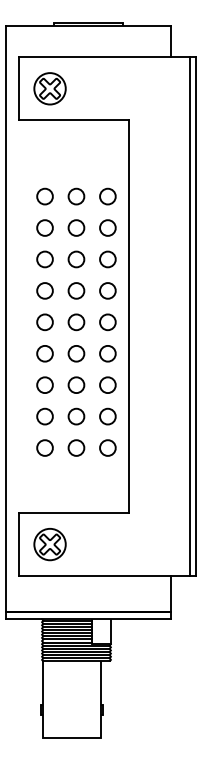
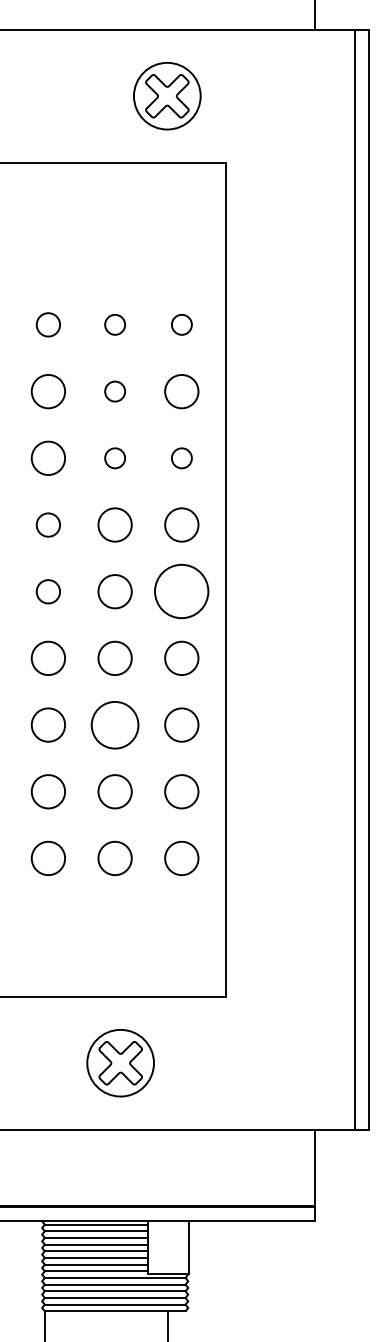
part: (49, 88) -> (166, 95), moved
circle: (44, 196) -> (47, 324), size x0.7
circle: (76, 196) -> (115, 324), size x0.6
circle: (107, 196) -> (180, 324), size x0.6
circle: (76, 227) -> (115, 390), size x0.6
circle: (76, 259) -> (115, 458), size x0.6
circle: (107, 259) -> (180, 458), size x0.6
circle: (44, 290) -> (47, 524), size x0.7
circle: (44, 322) -> (47, 592), size x0.7
circle: (107, 322) -> (180, 592), size x1.6
circle: (76, 384) -> (115, 723), size x1.4
part: (49, 544) -> (119, 1063), moved

